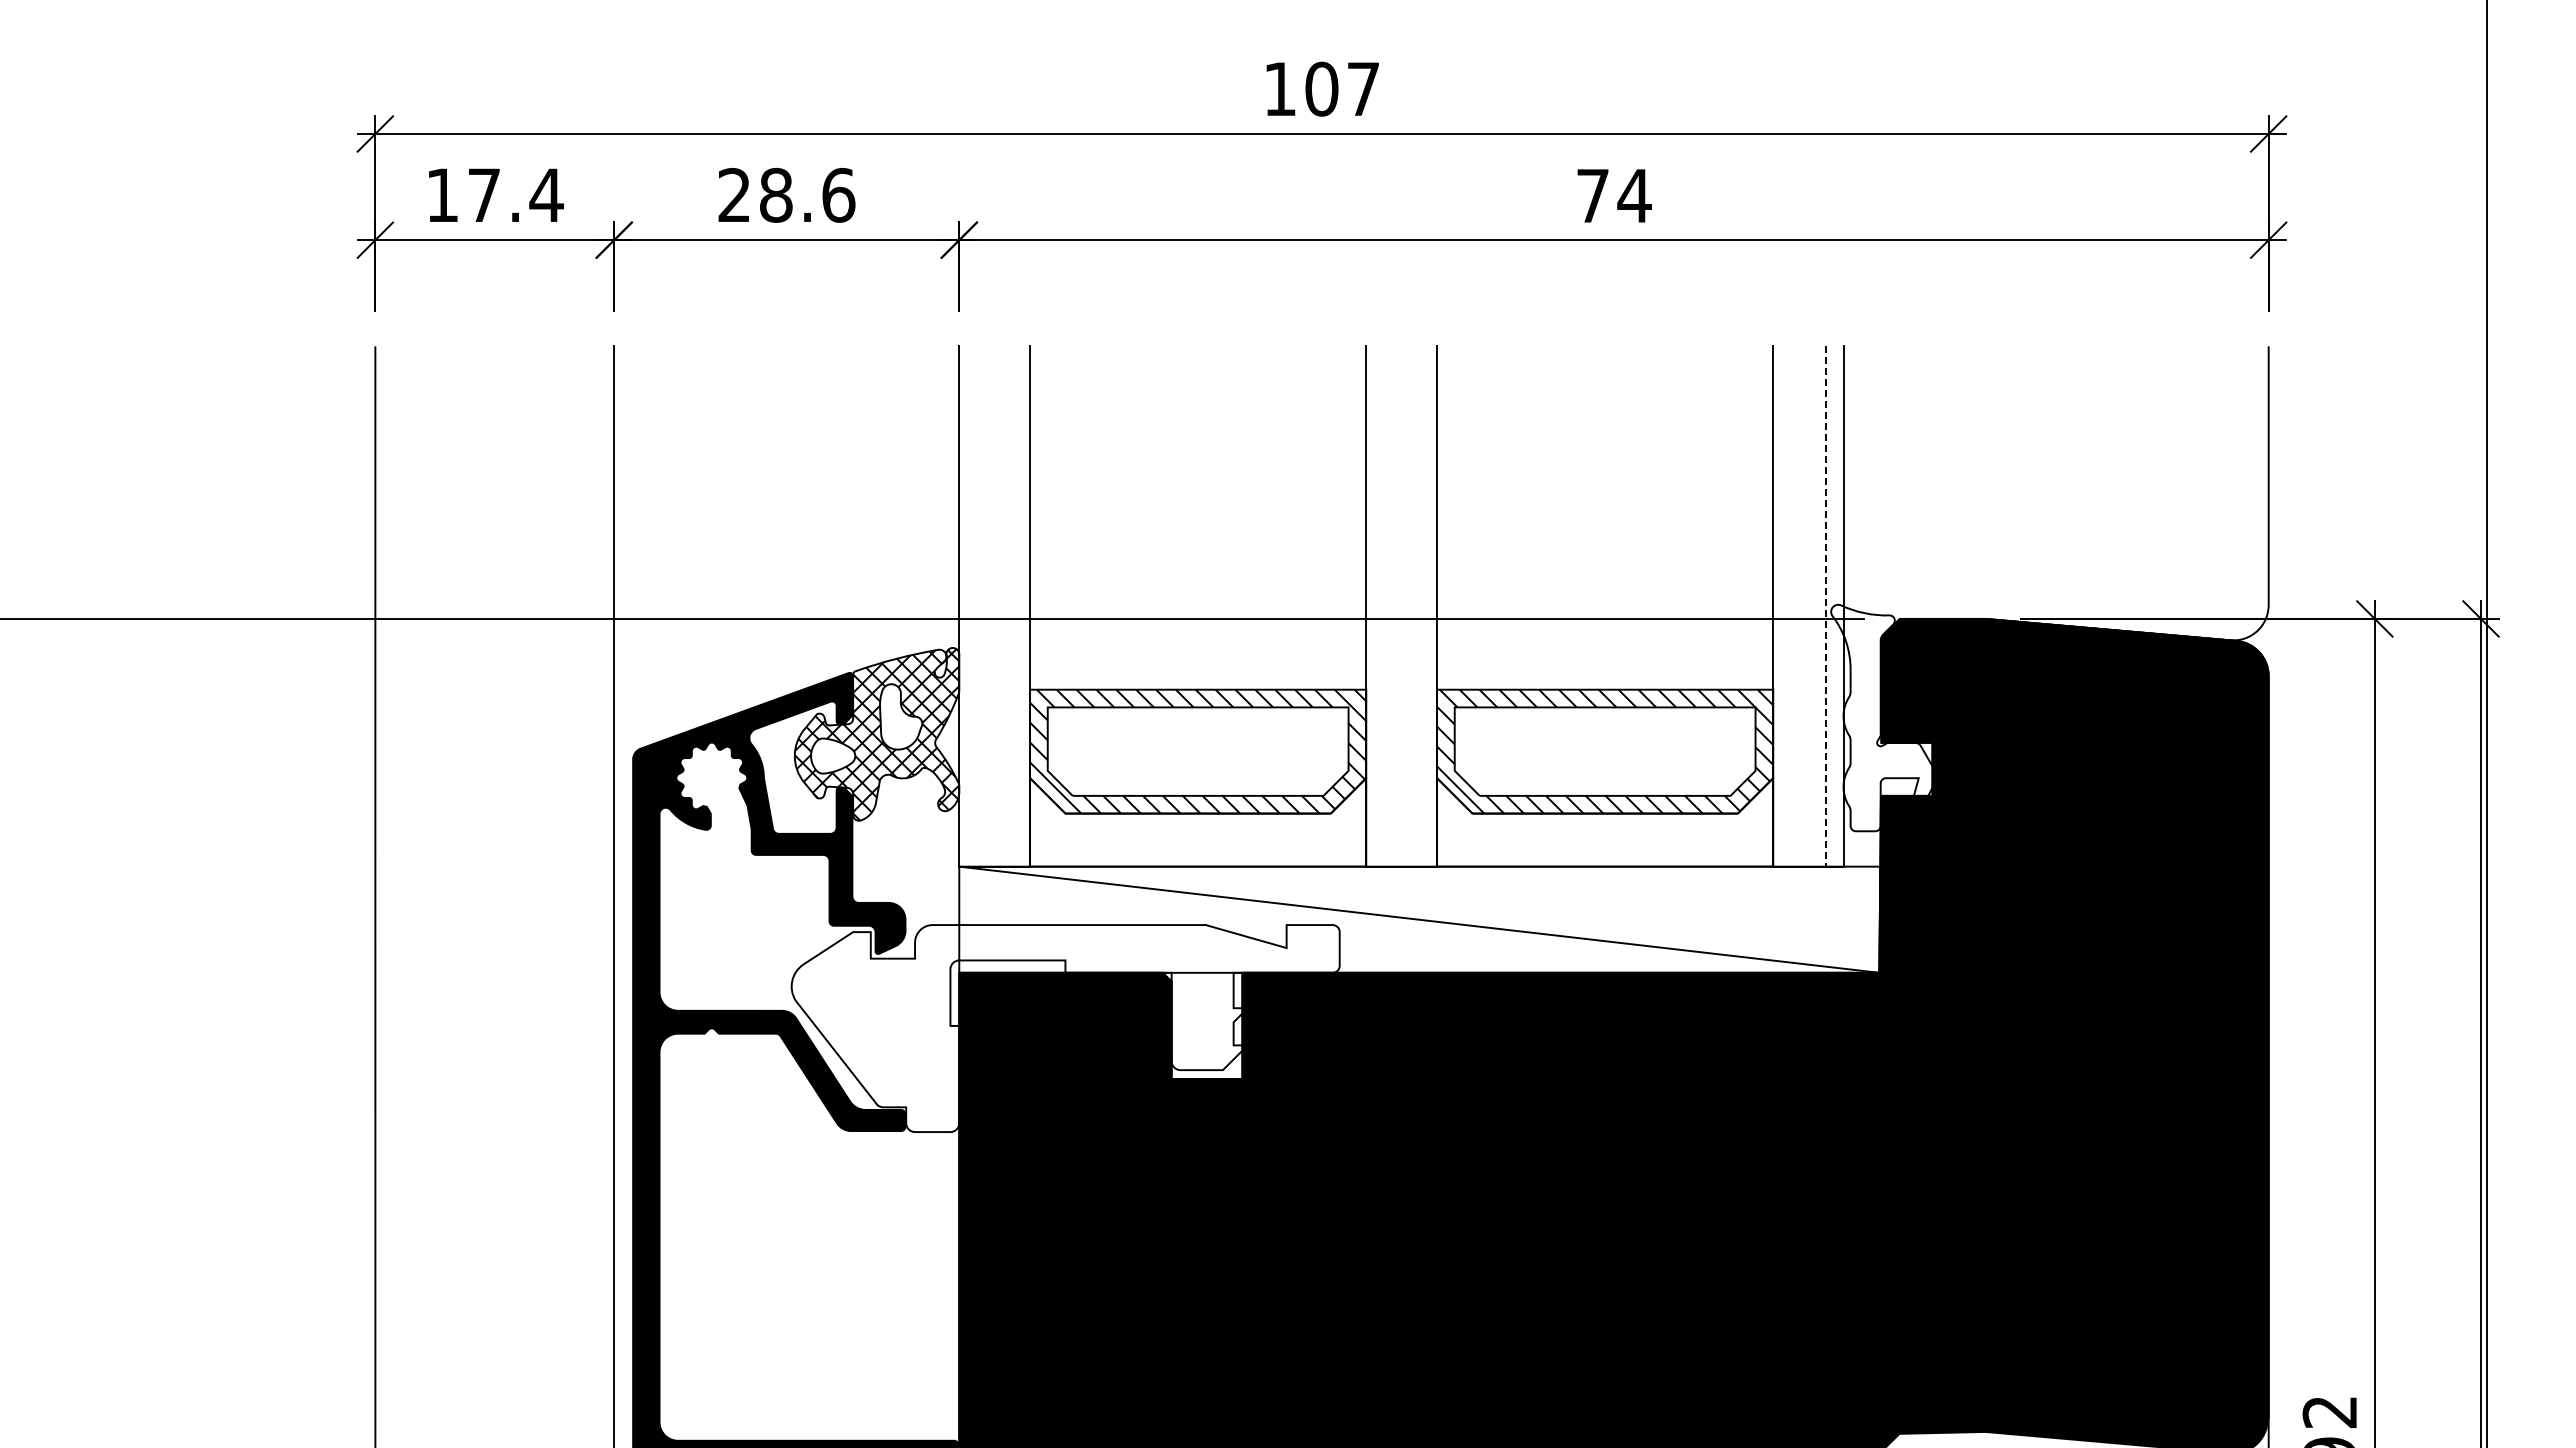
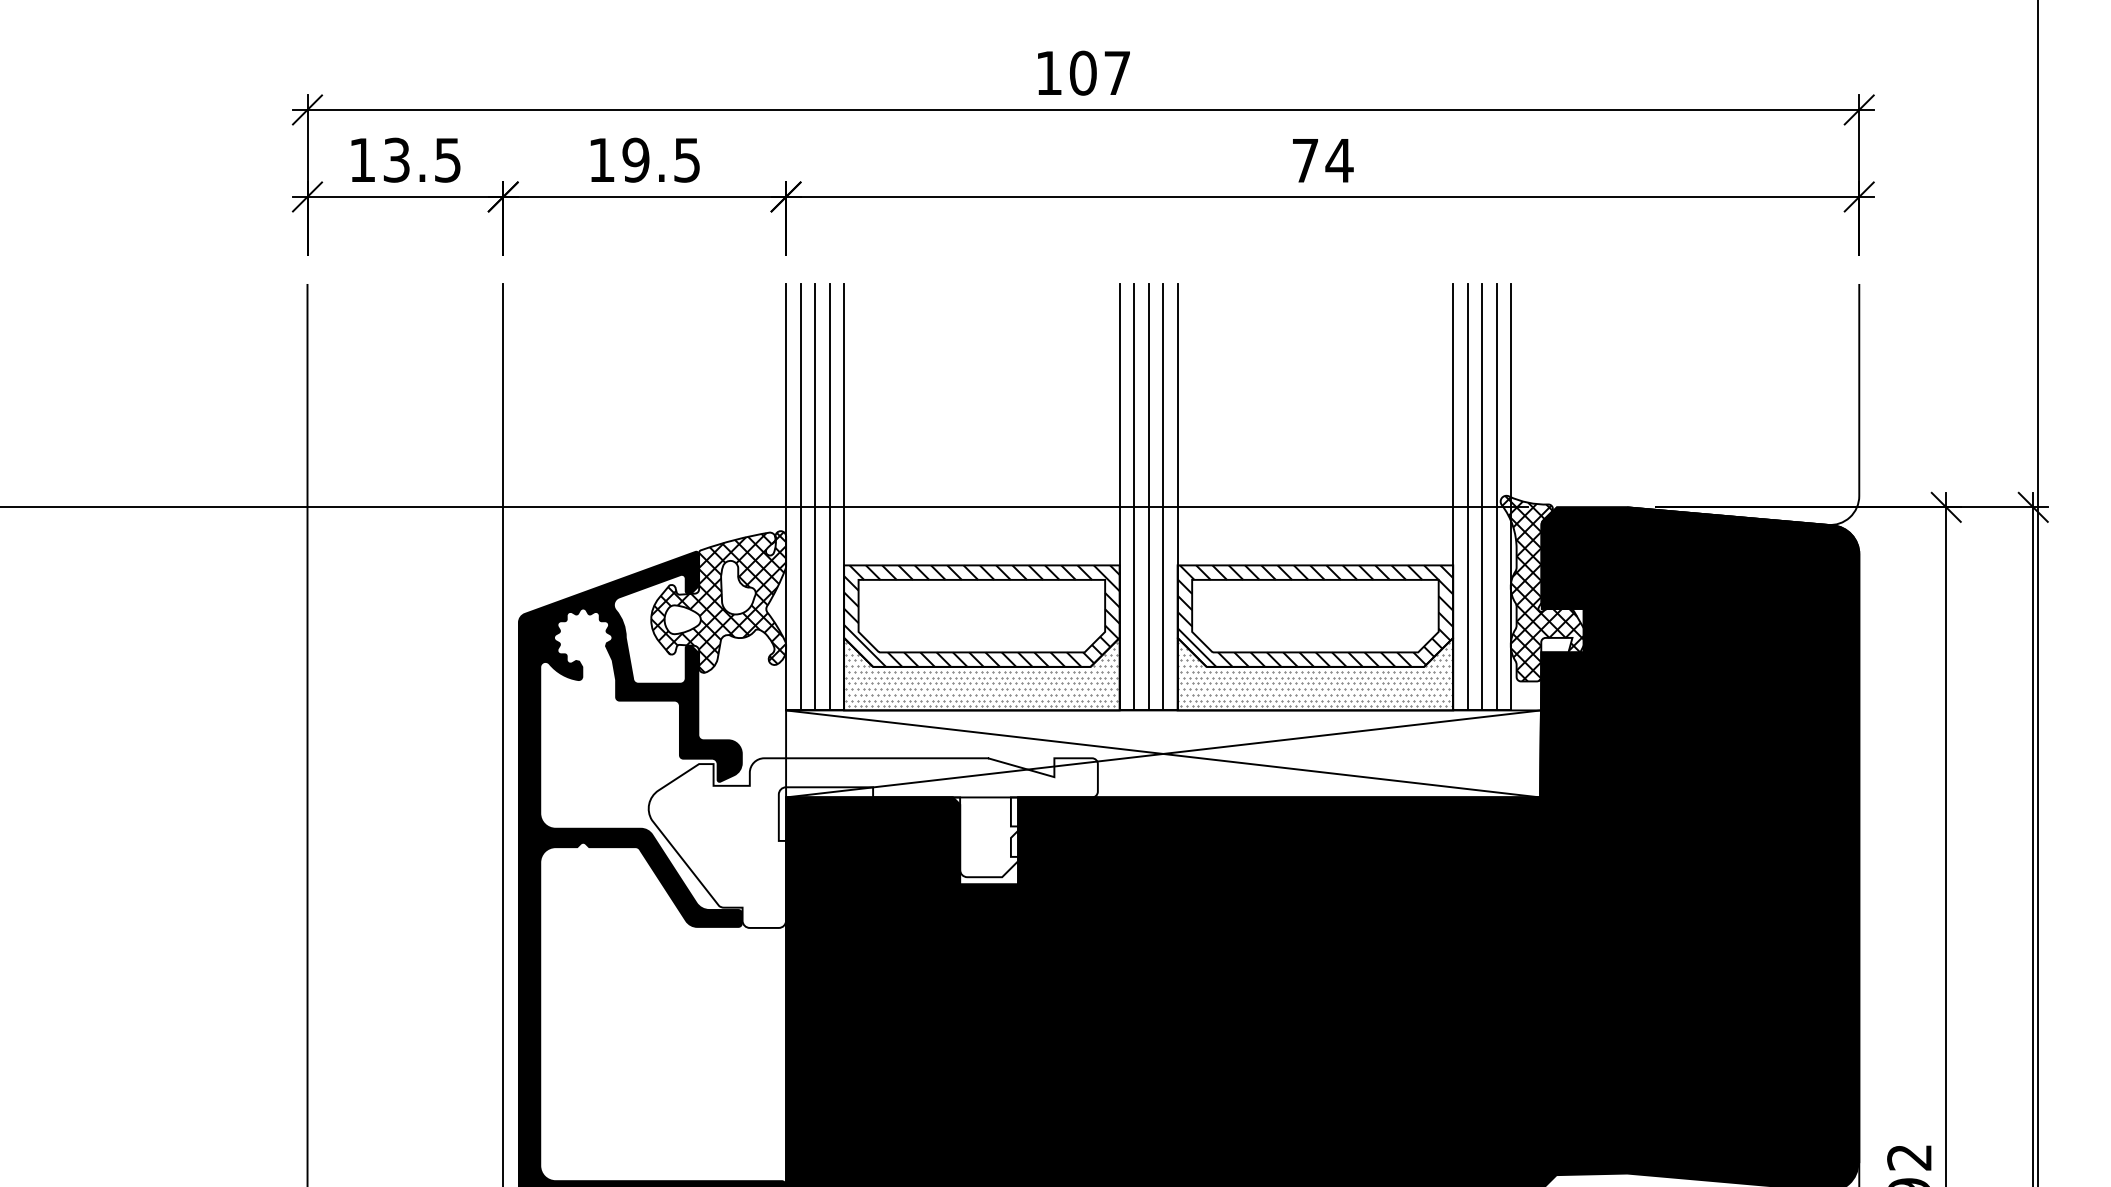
text: (515, 194) -> (422, 159), 17.4 -> 13.5
text: (786, 194) -> (644, 159), 28.6 -> 19.5
line: (976, 606) -> (800, 497), added
line: (994, 606) -> (814, 497), added
line: (1012, 606) -> (829, 497), added
line: (1383, 606) -> (1133, 497), added
line: (1401, 606) -> (1148, 497), added
line: (1419, 606) -> (1163, 497), added
line: (1790, 606) -> (1467, 497), added
line: (1808, 606) -> (1482, 497), added
line: (1826, 607) -> (1496, 498), dashed -> solid
hatch: (1884, 717) -> (1544, 588), added
hatch: (1197, 822) -> (981, 674), added
hatch: (1604, 822) -> (1314, 674), added
line: (1419, 919) -> (1163, 753), added

